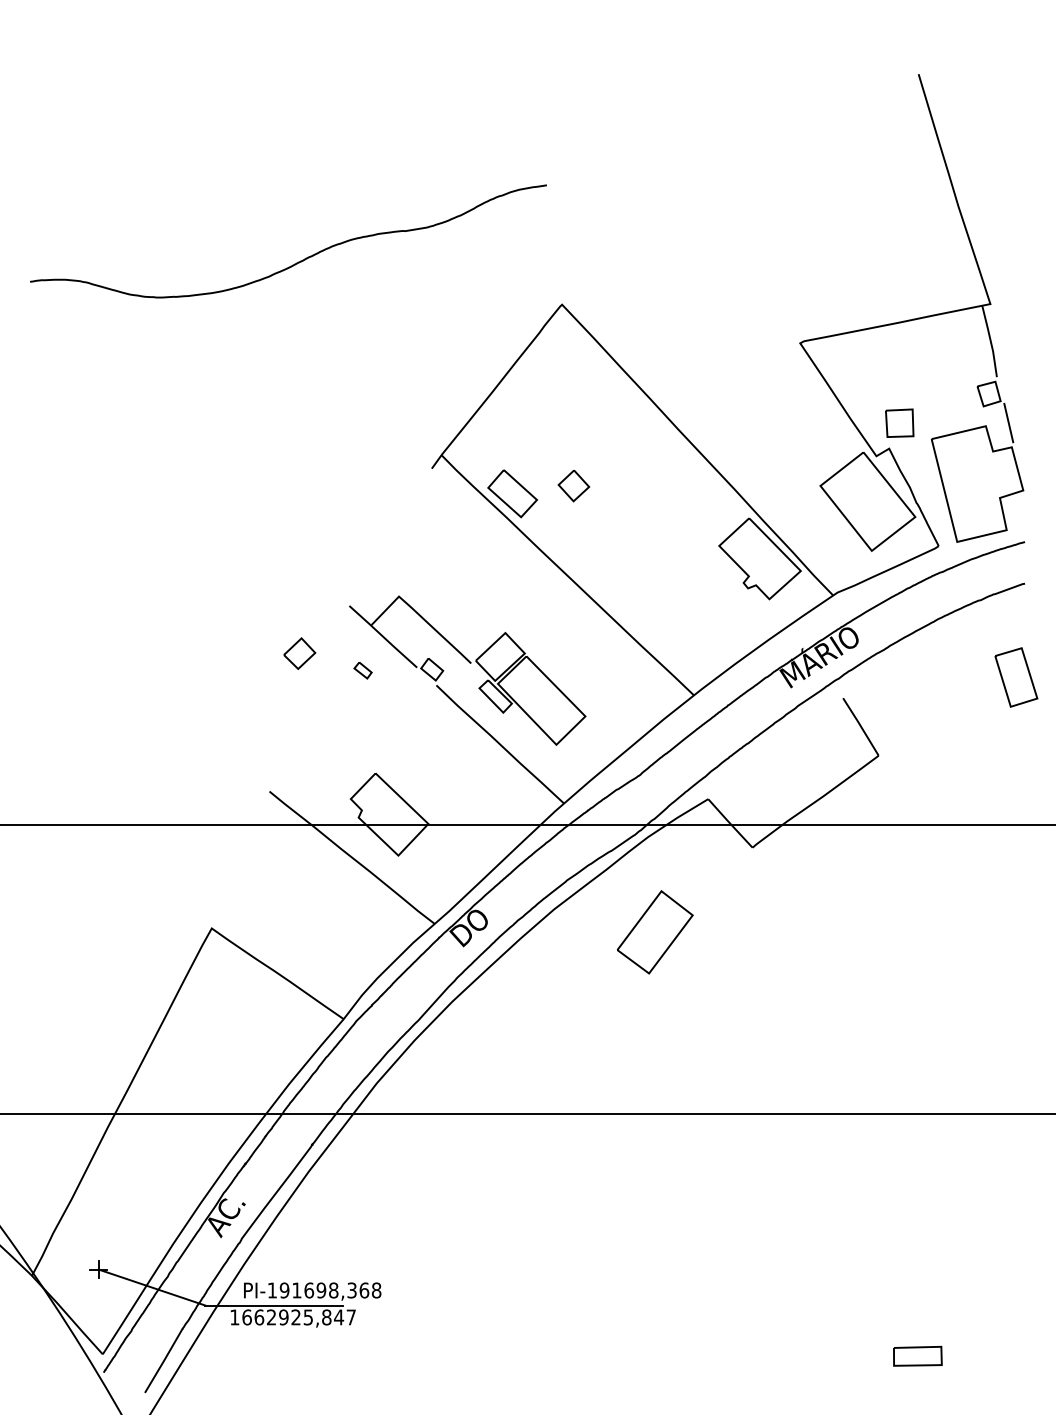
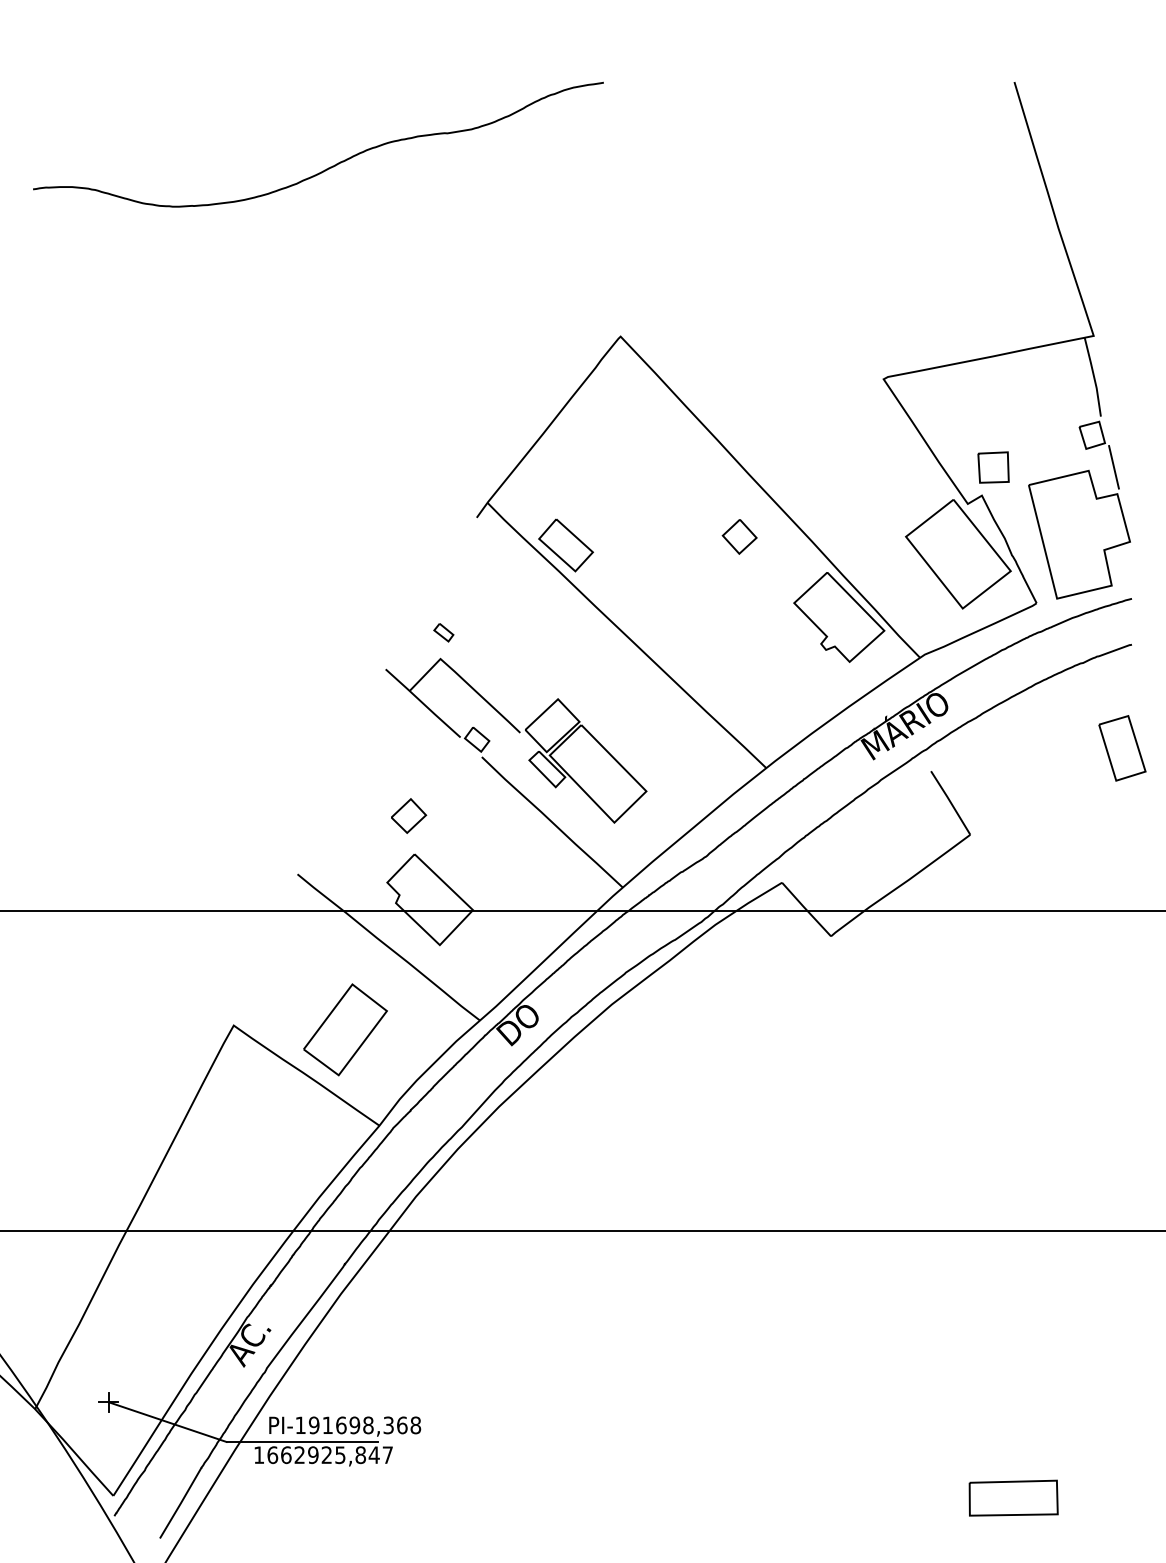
curve: (299, 261) -> (330, 166), moved
part: (573, 485) -> (739, 536), moved
part: (300, 653) -> (409, 815), moved
part: (362, 670) -> (443, 632), moved
part: (655, 932) -> (345, 1029), moved
part: (917, 1355) -> (1013, 1497), size x1.67

